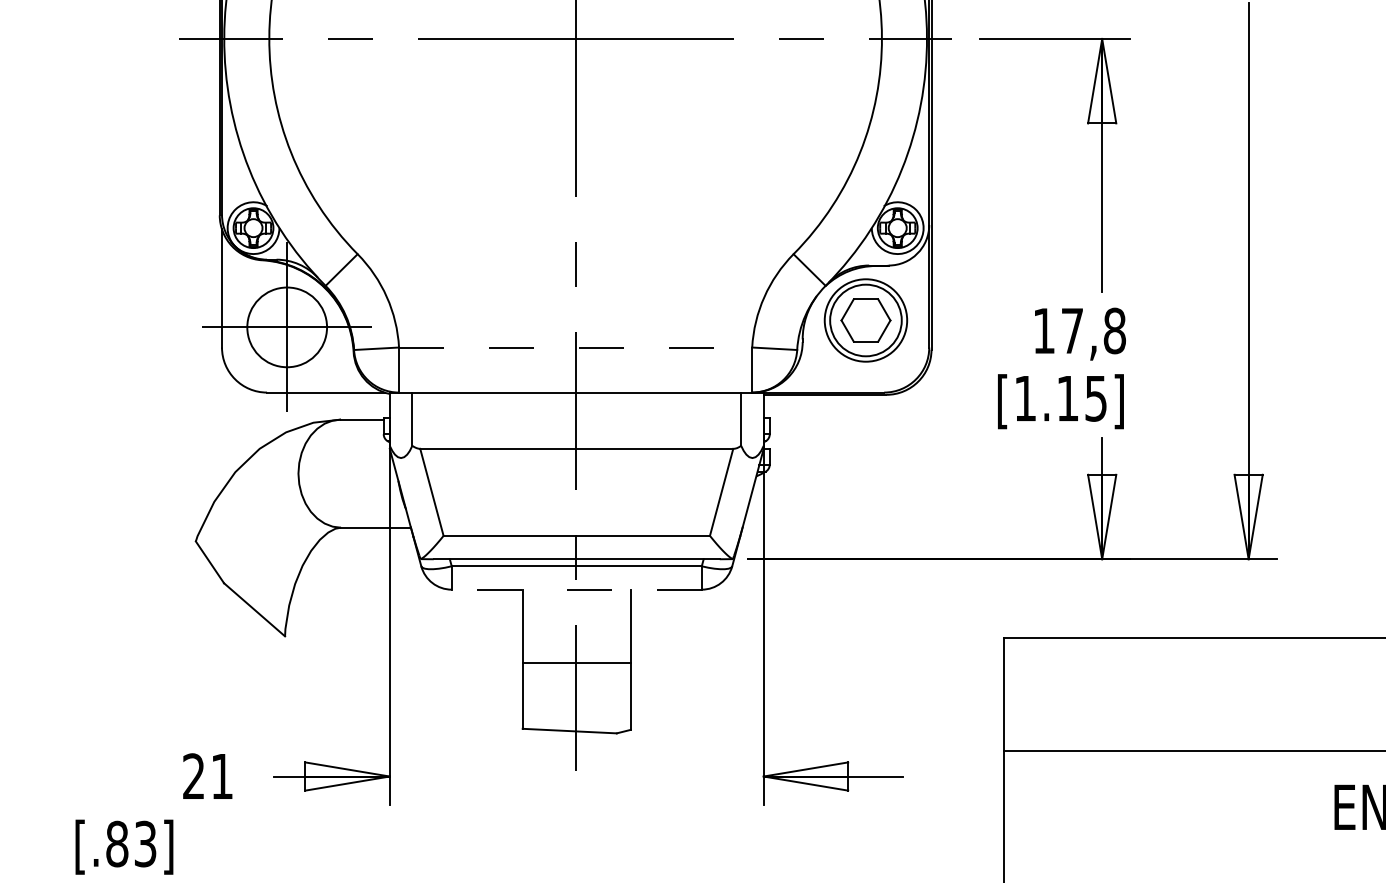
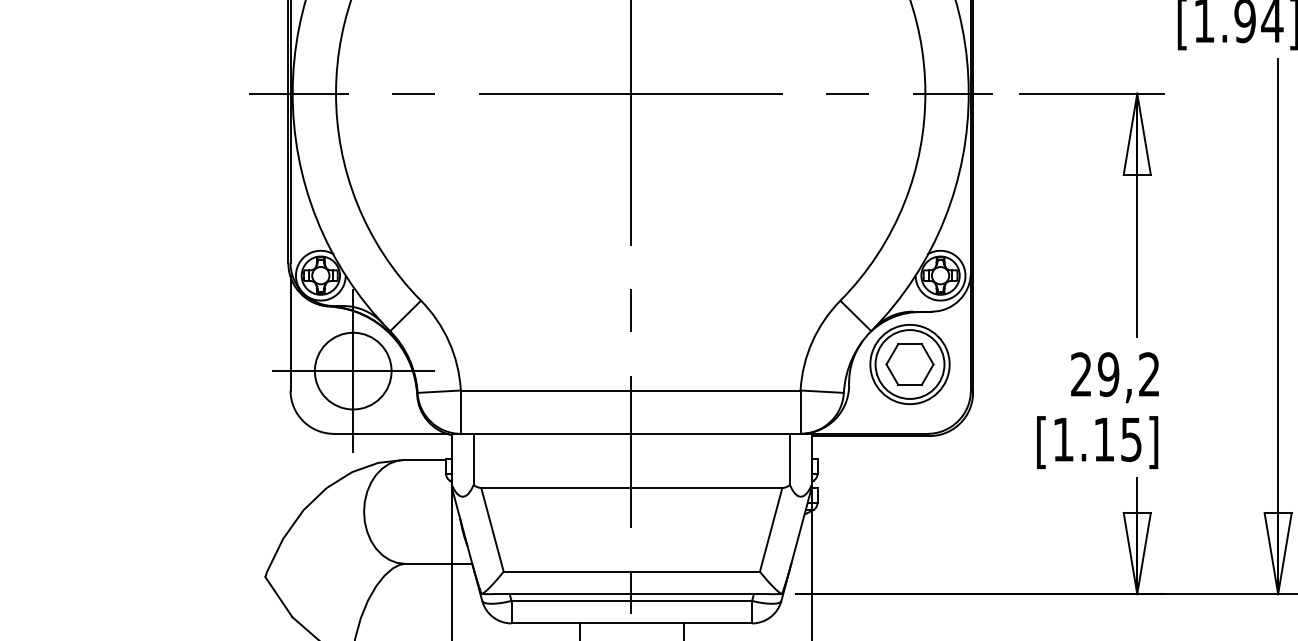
text: (1079, 330) -> (1115, 374), 17,8 -> 29,2
line: (575, 347) -> (630, 390), dashed -> solid
line: (576, 589) -> (631, 623), dashed -> solid

